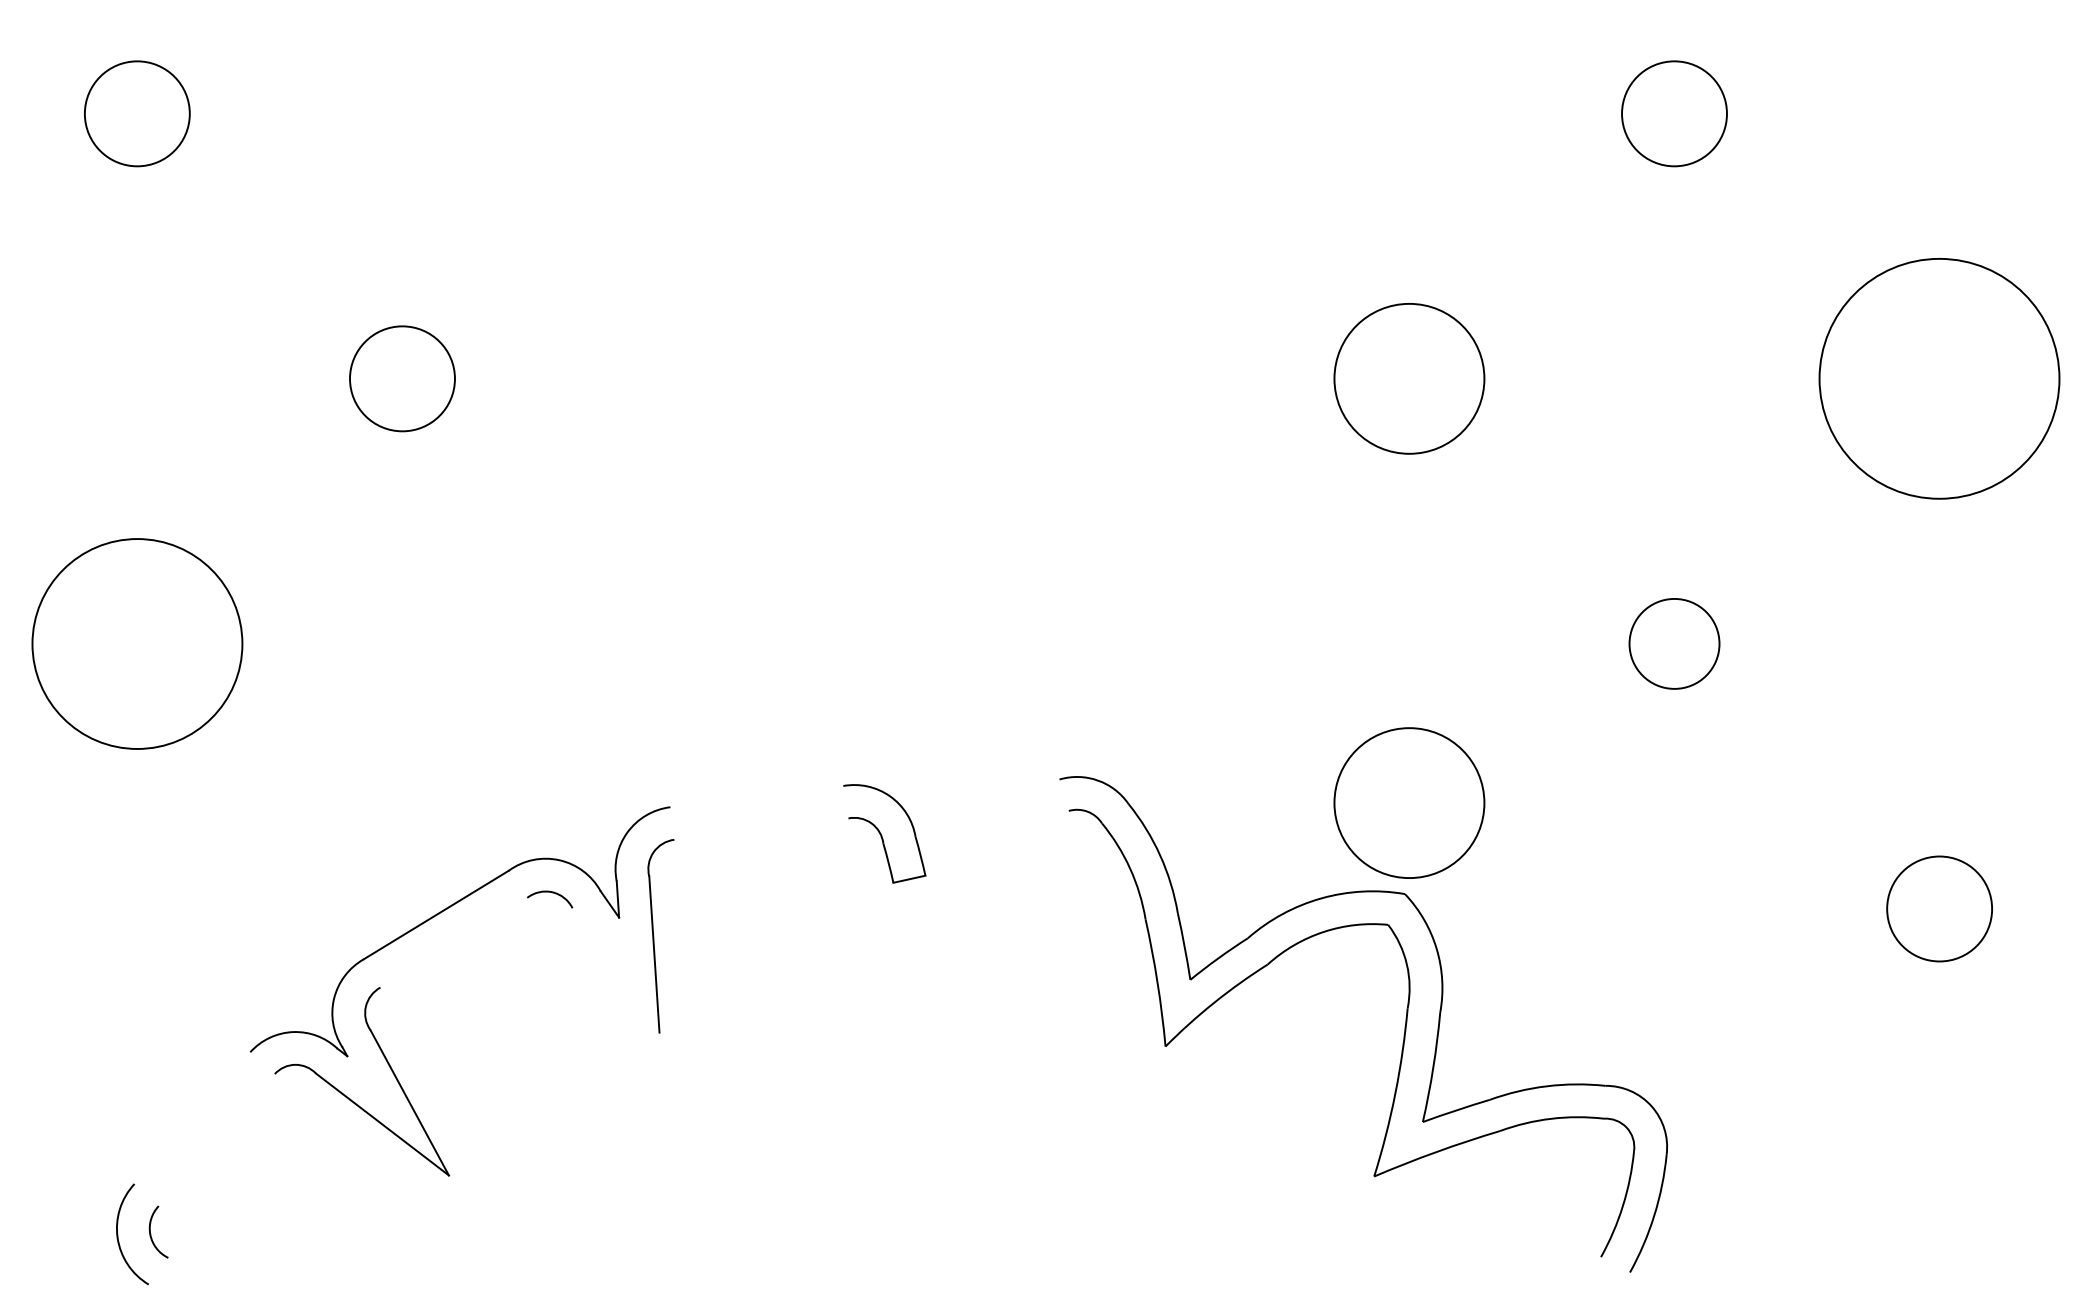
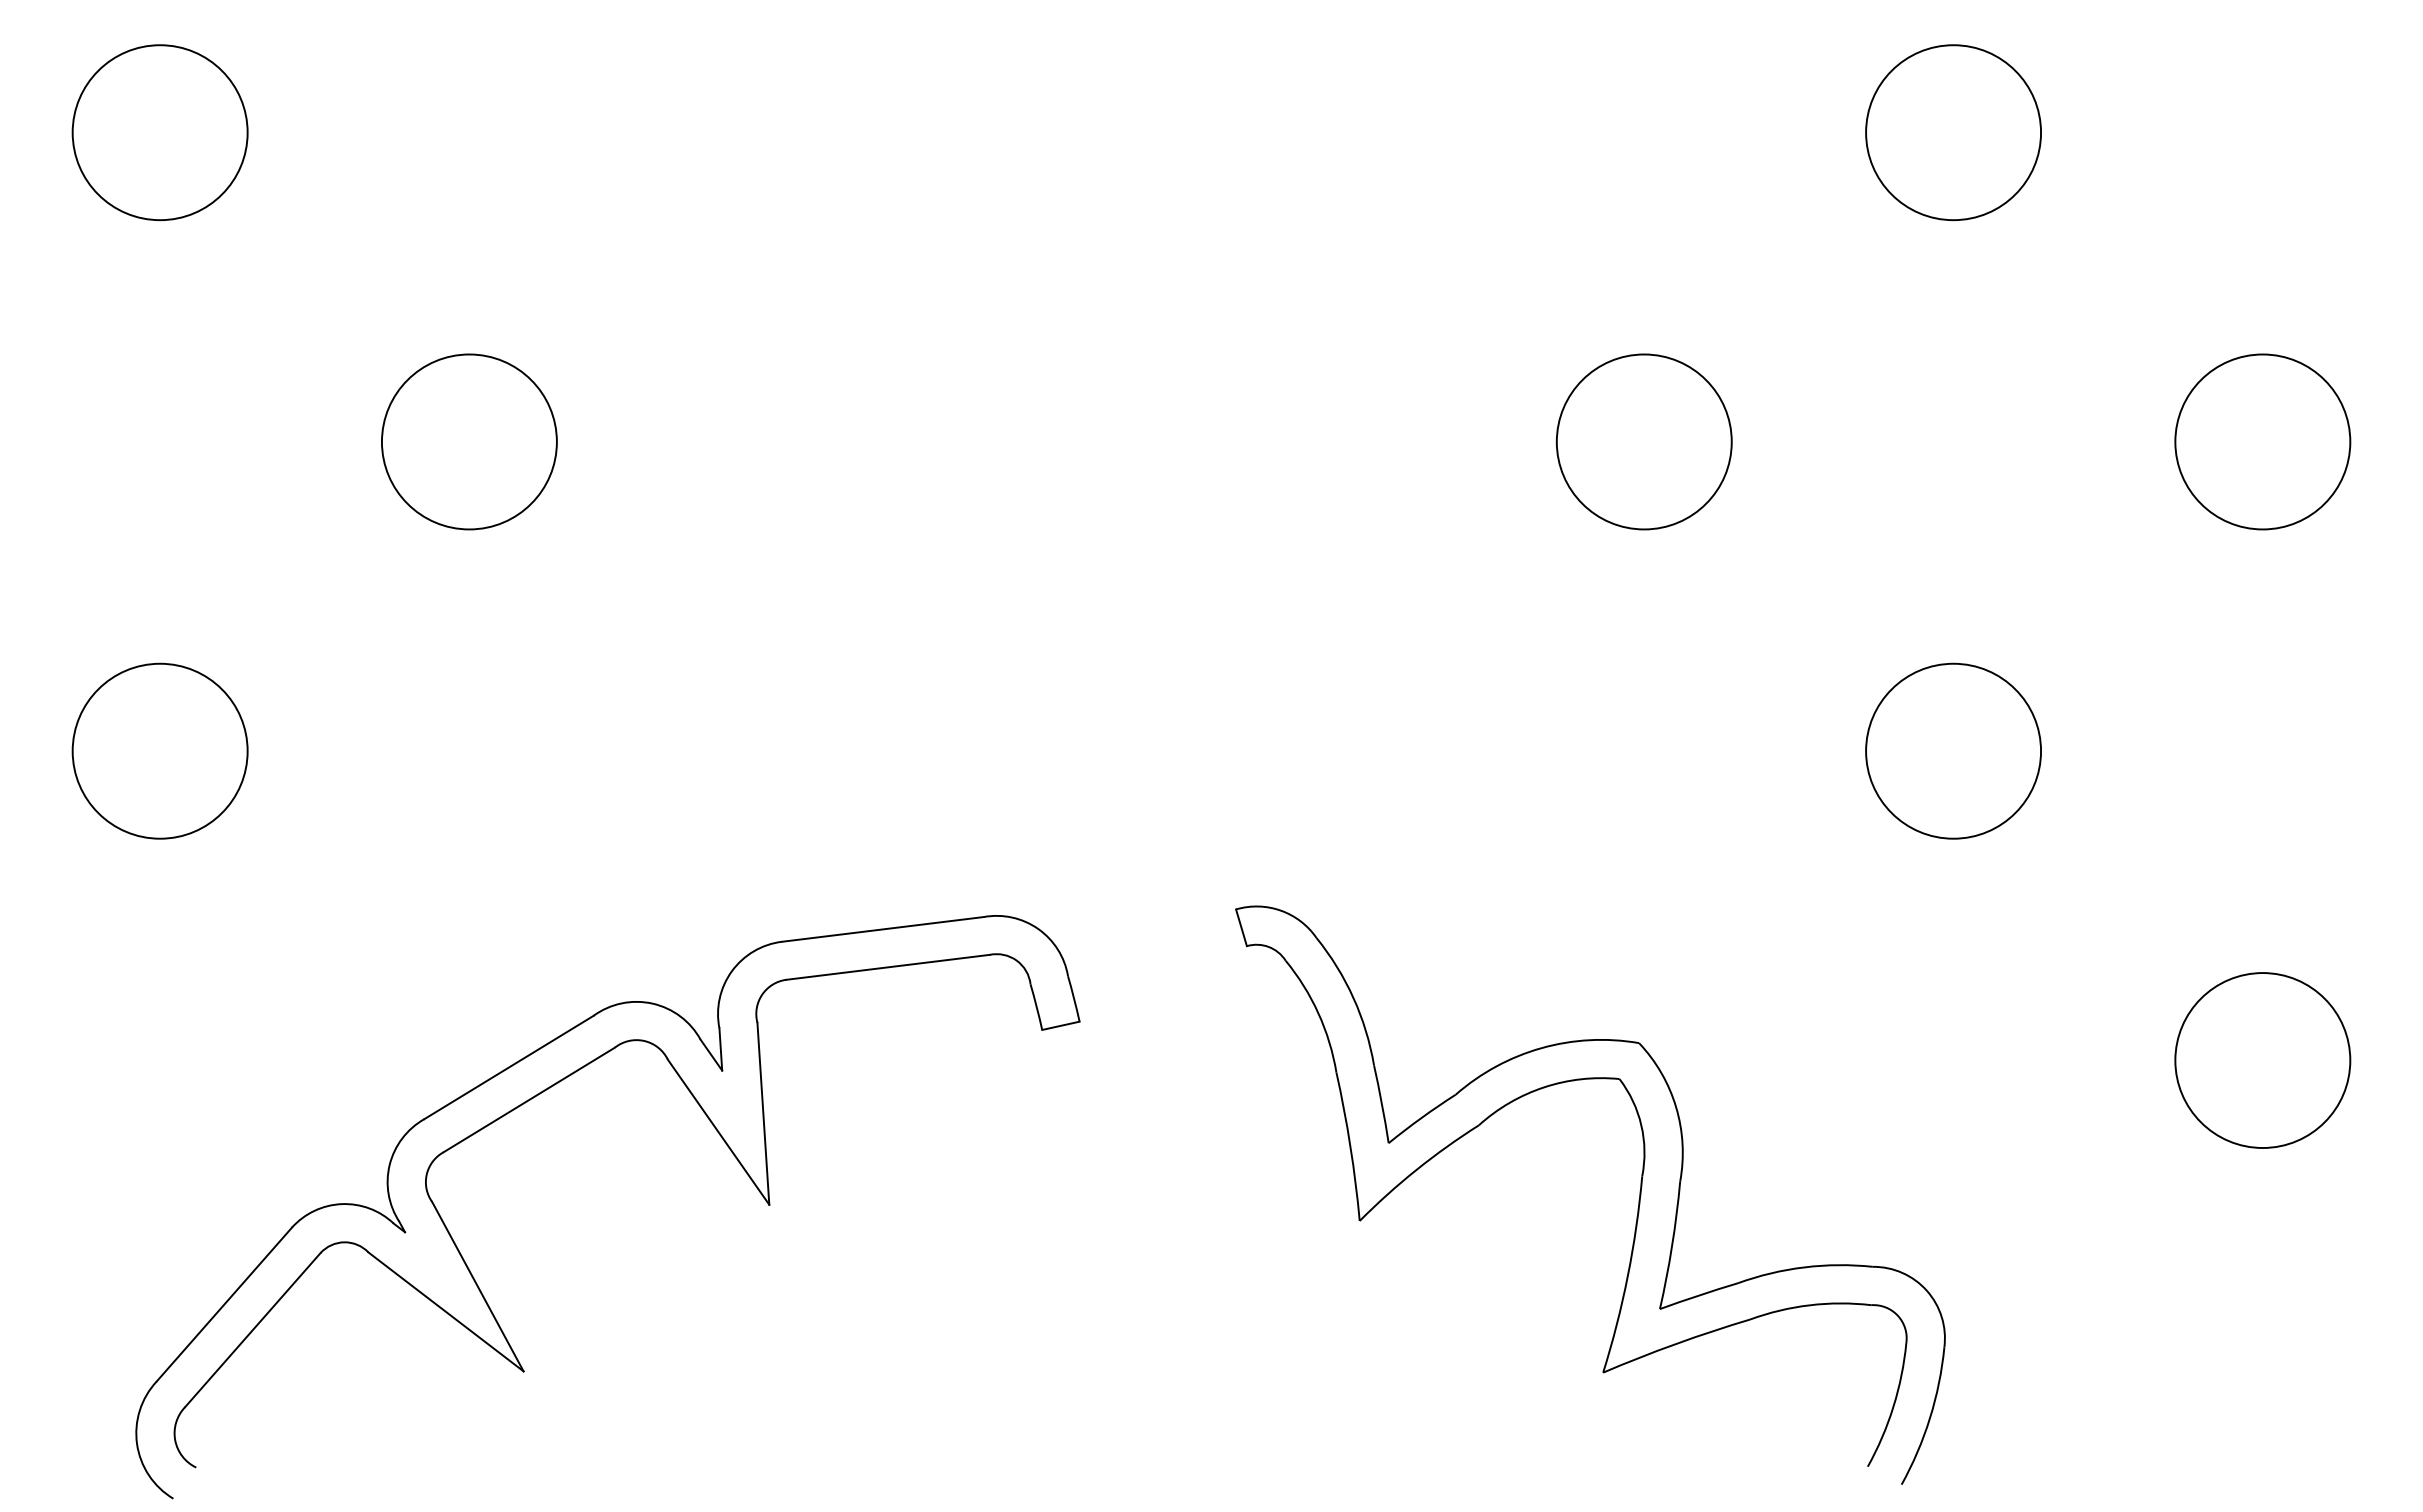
circle: (136, 113) -> (159, 132), size x1.43
circle: (1674, 113) -> (1953, 132), size x1.43
circle: (402, 378) -> (469, 441), size x1.43
circle: (1939, 378) -> (2262, 441), size x0.62
circle: (136, 643) -> (159, 750), size x0.71
circle: (1674, 643) -> (1953, 750), size x1.67
line: (1064, 794) -> (1241, 927), added
line: (756, 796) -> (882, 929), added
circle: (1408, 802) -> (1643, 936), removed
line: (760, 828) -> (887, 966), added
circle: (1939, 908) -> (2262, 1060), size x1.43
line: (453, 942) -> (529, 1099), added
line: (615, 969) -> (718, 1131), added
line: (191, 1118) -> (223, 1304), added
line: (216, 1140) -> (252, 1330), added

